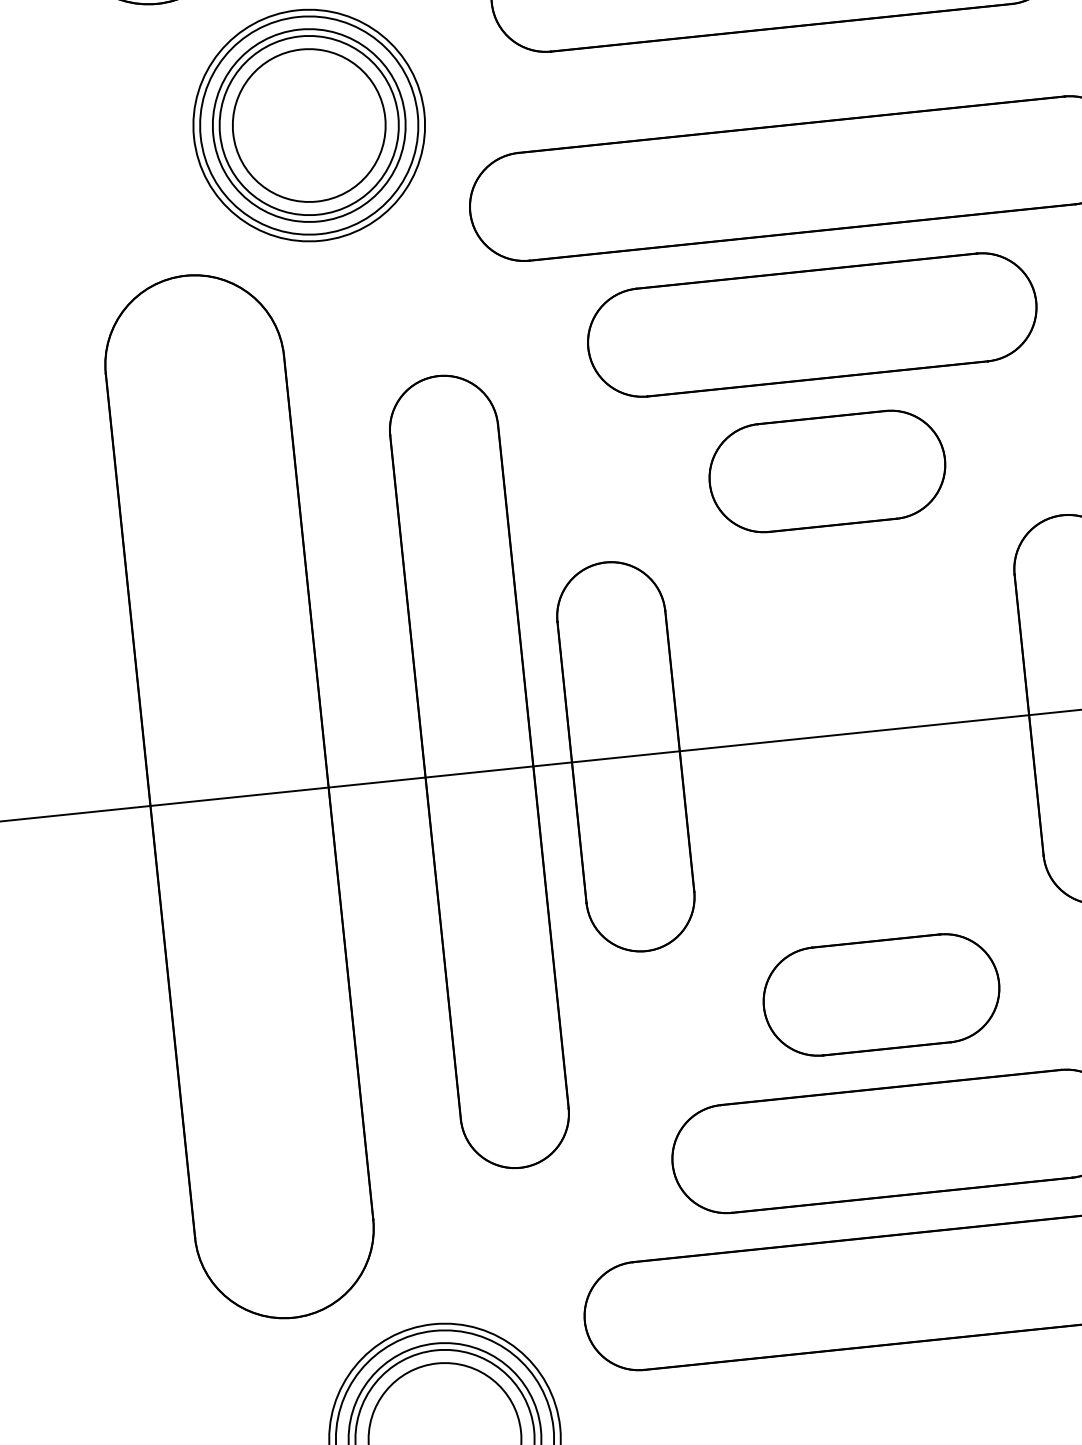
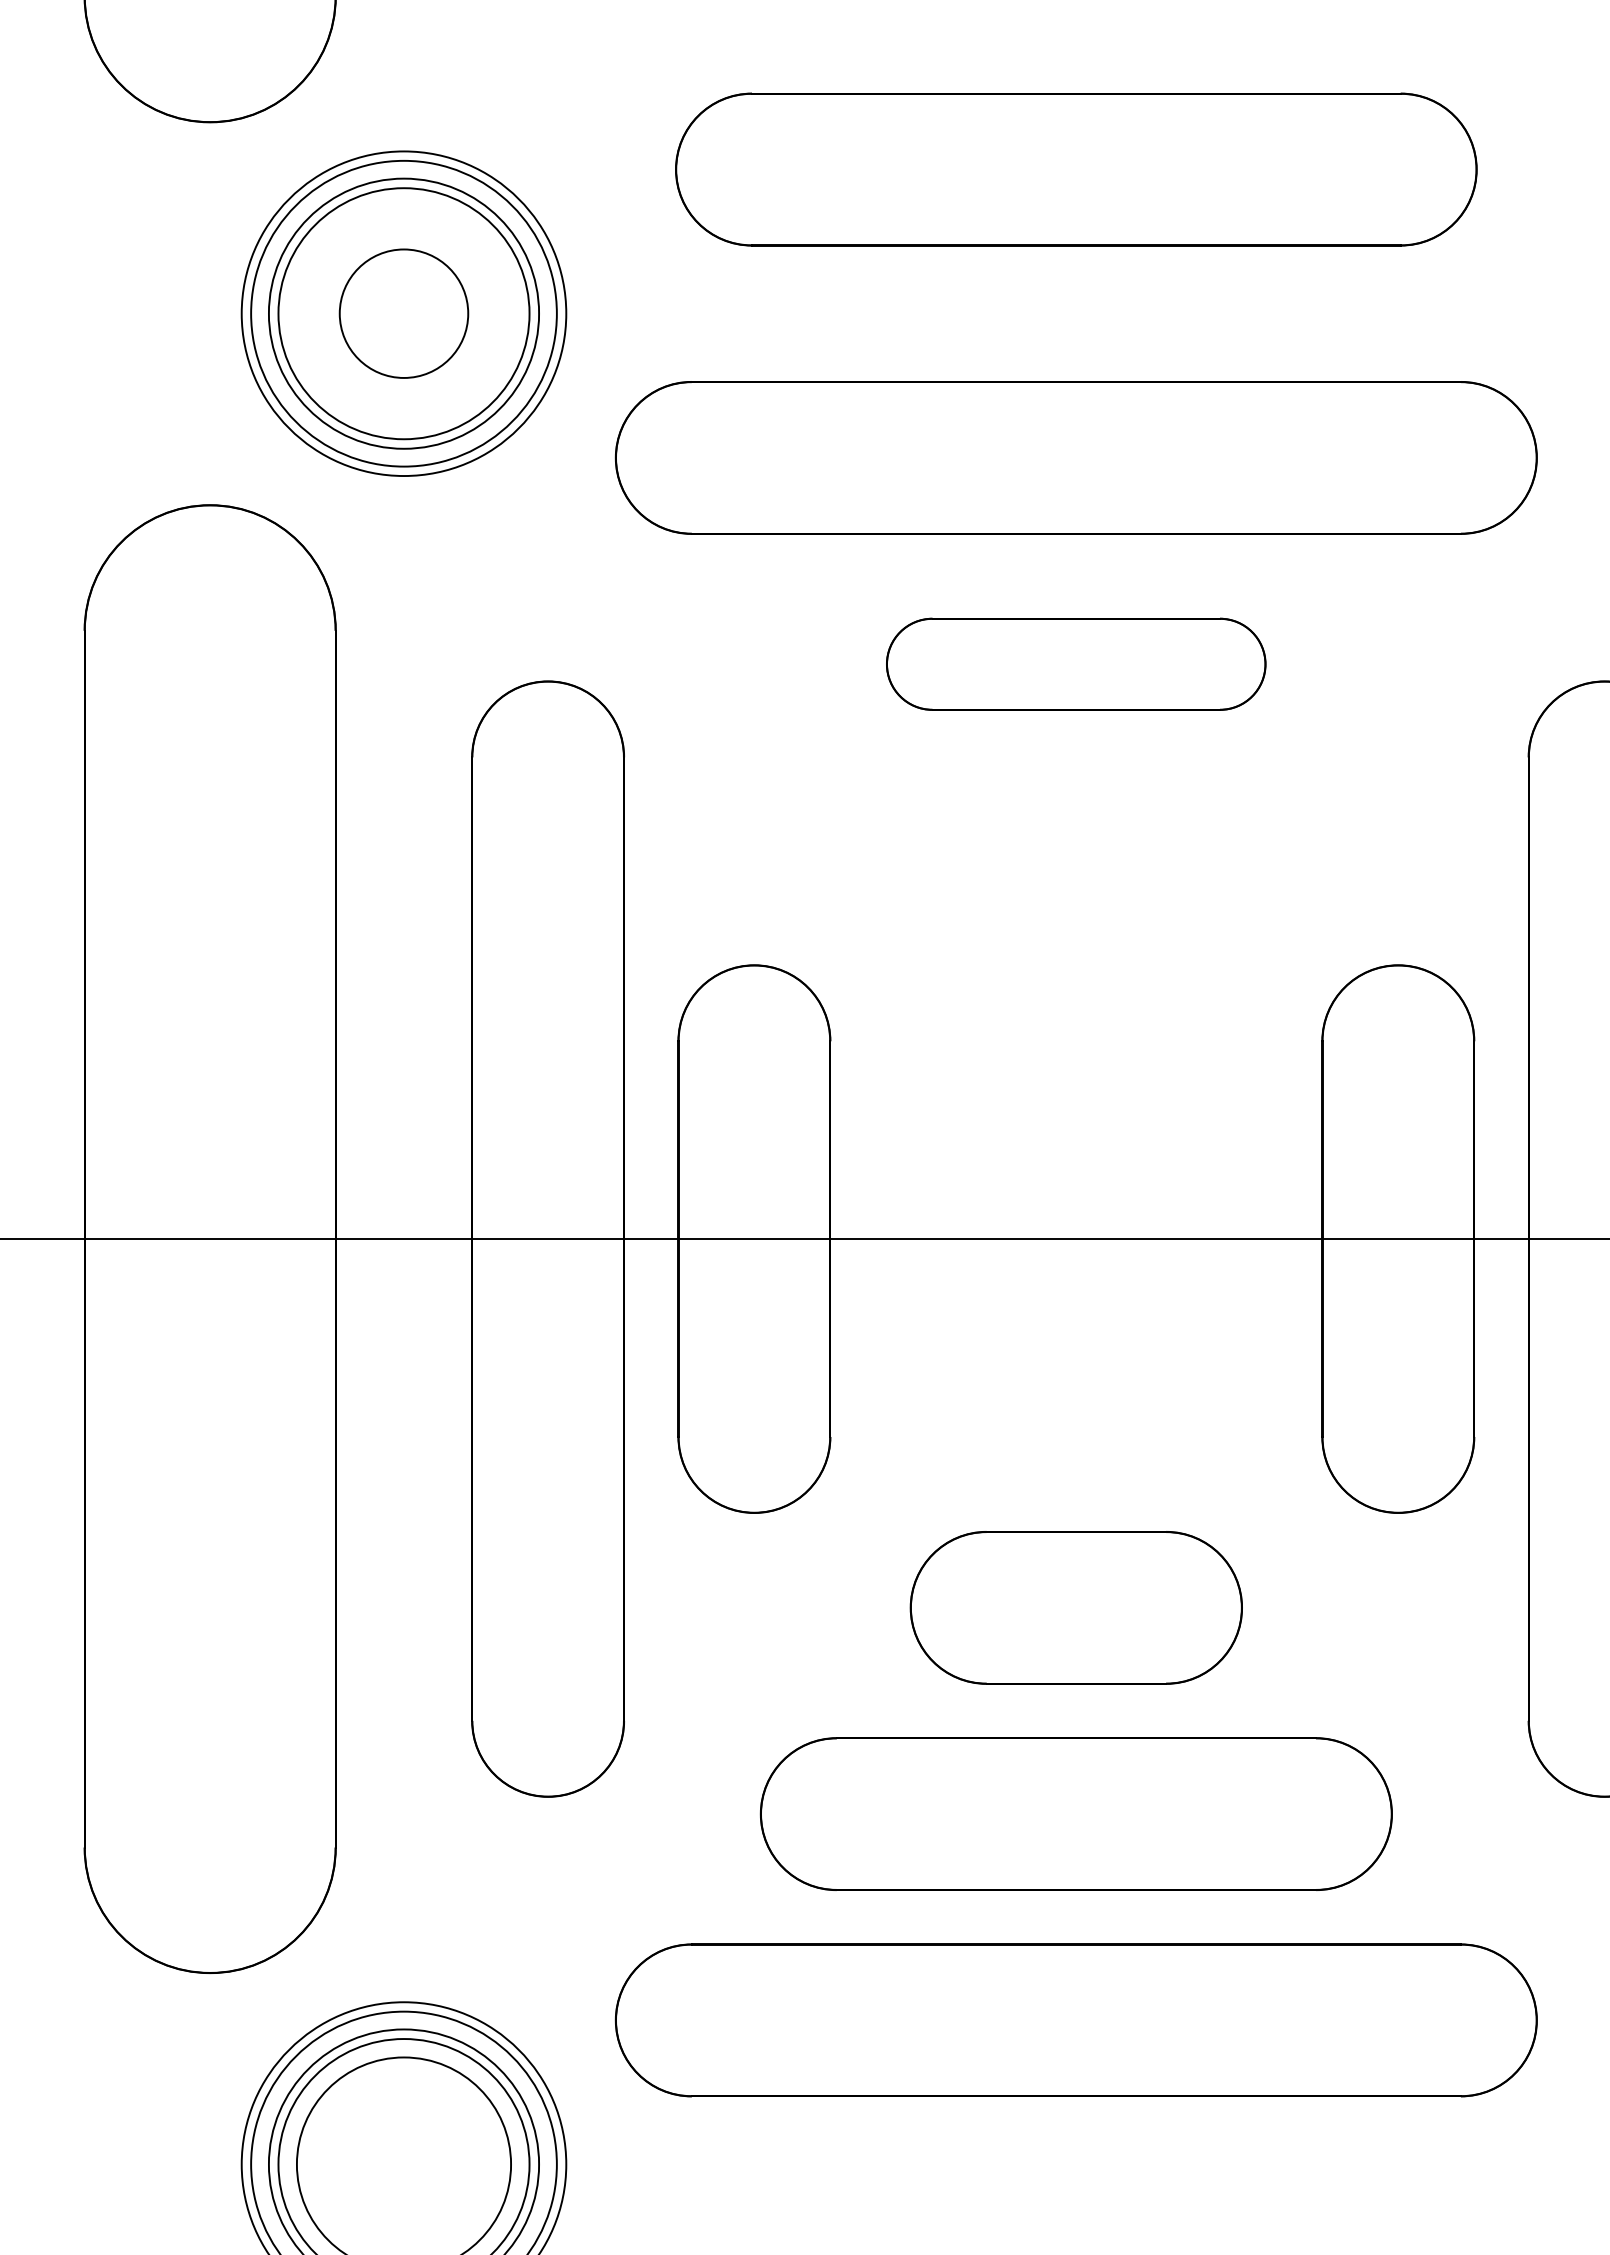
circle: (308, 125) -> (403, 313), size x0.6
part: (811, 325) -> (1075, 664), size x0.6
part: (826, 471) -> (1075, 870), removed

